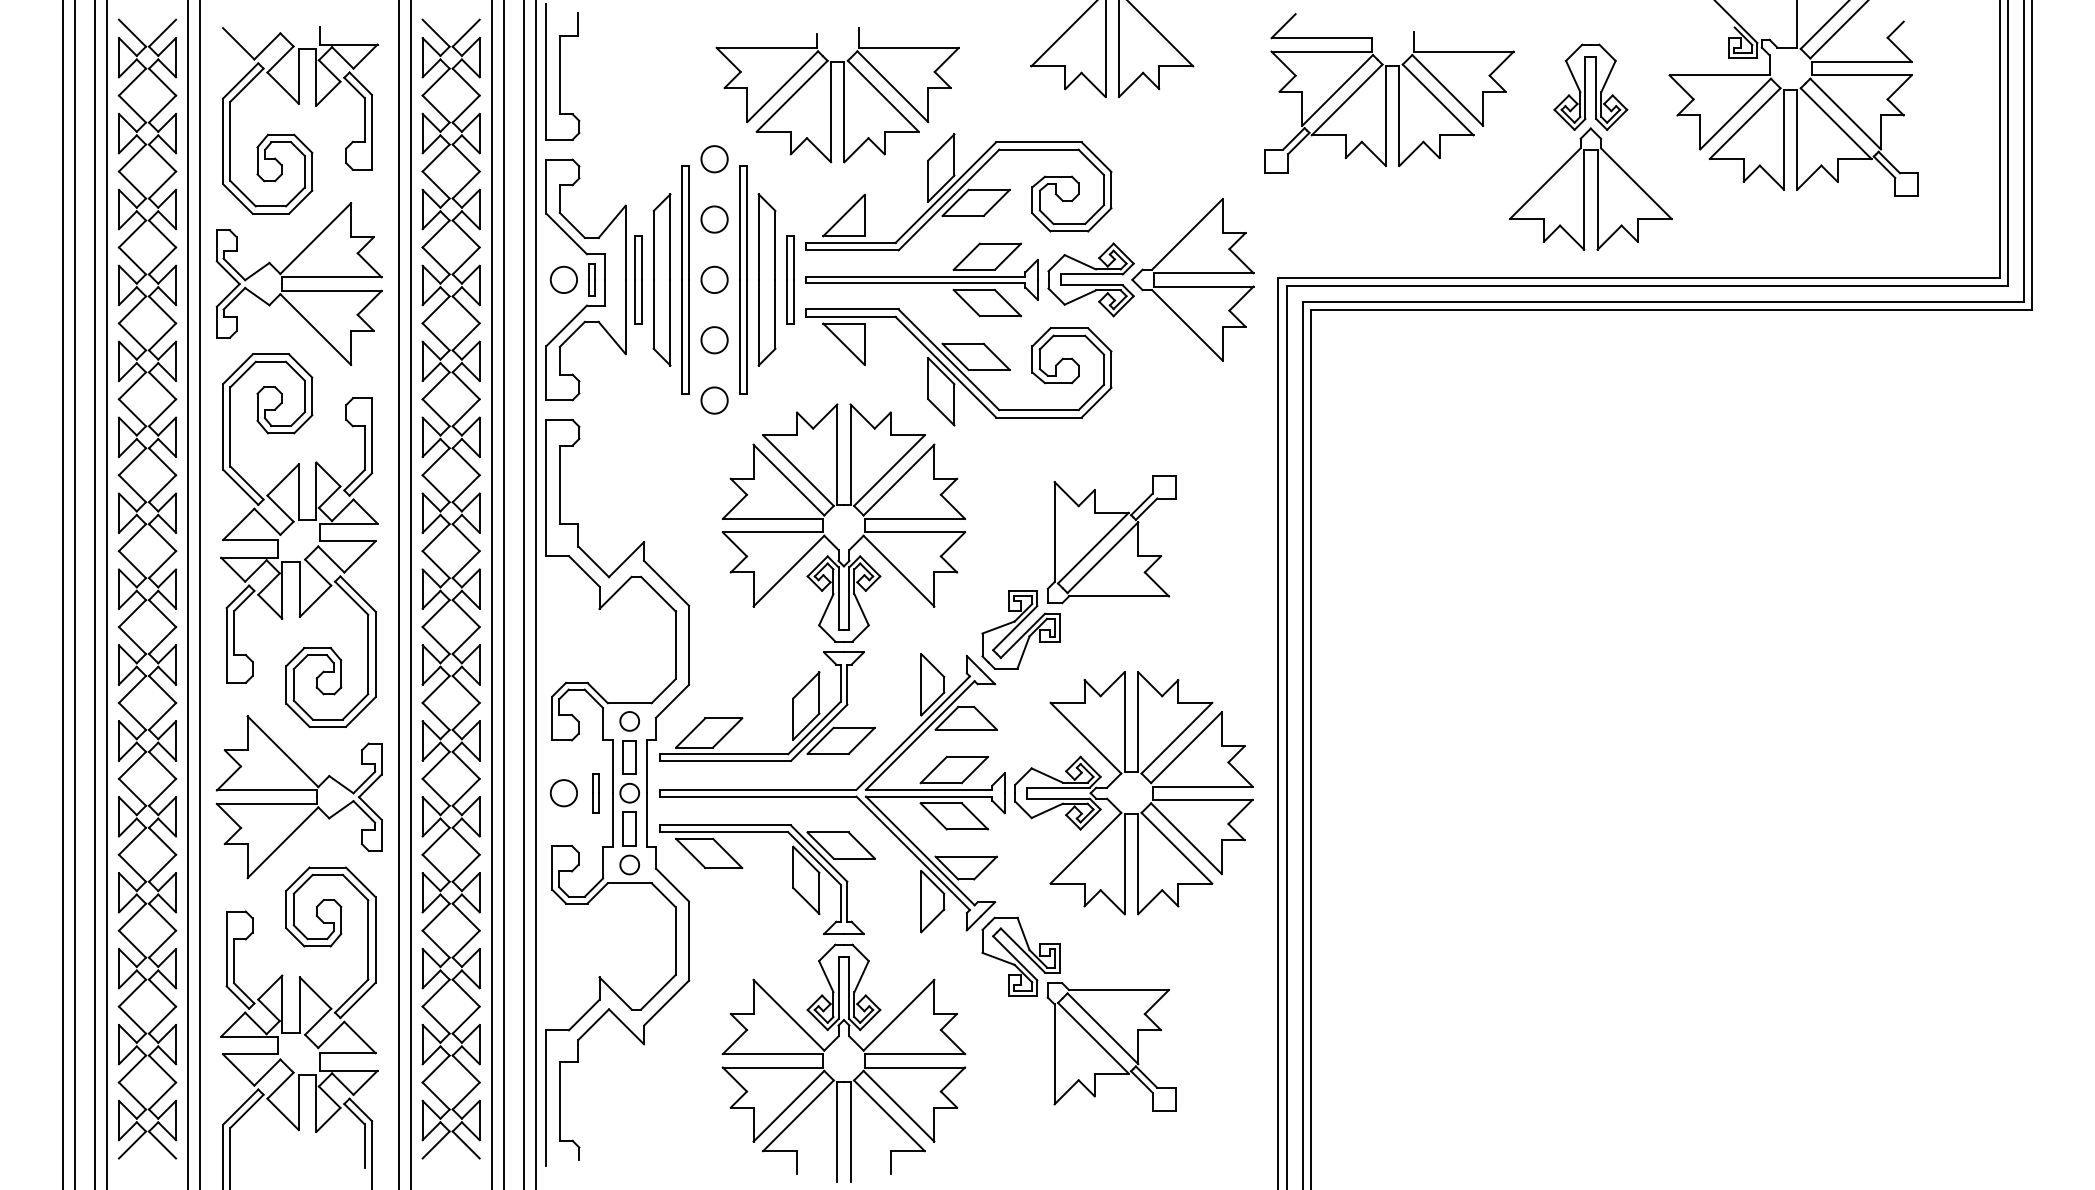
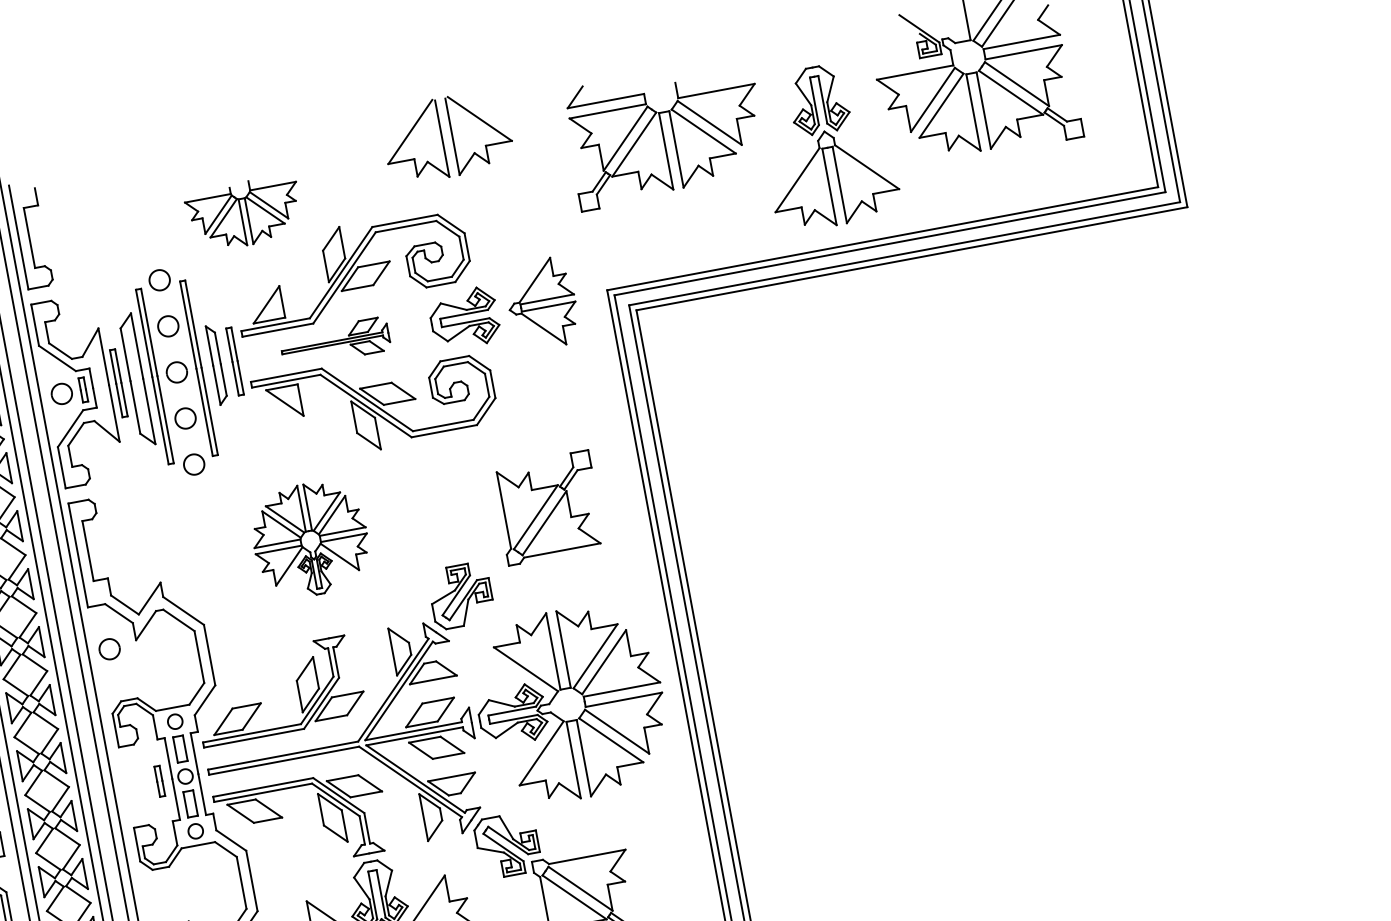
part: (837, 95) -> (244, 214), size x0.6
part: (766, 279) -> (216, 364), size x0.6
part: (921, 279) -> (334, 342), size x0.6
part: (1192, 279) -> (541, 303), size x0.7
part: (843, 522) -> (310, 539), size x0.6
part: (1111, 539) -> (548, 508), moved
part: (563, 793) -> (109, 649), moved

